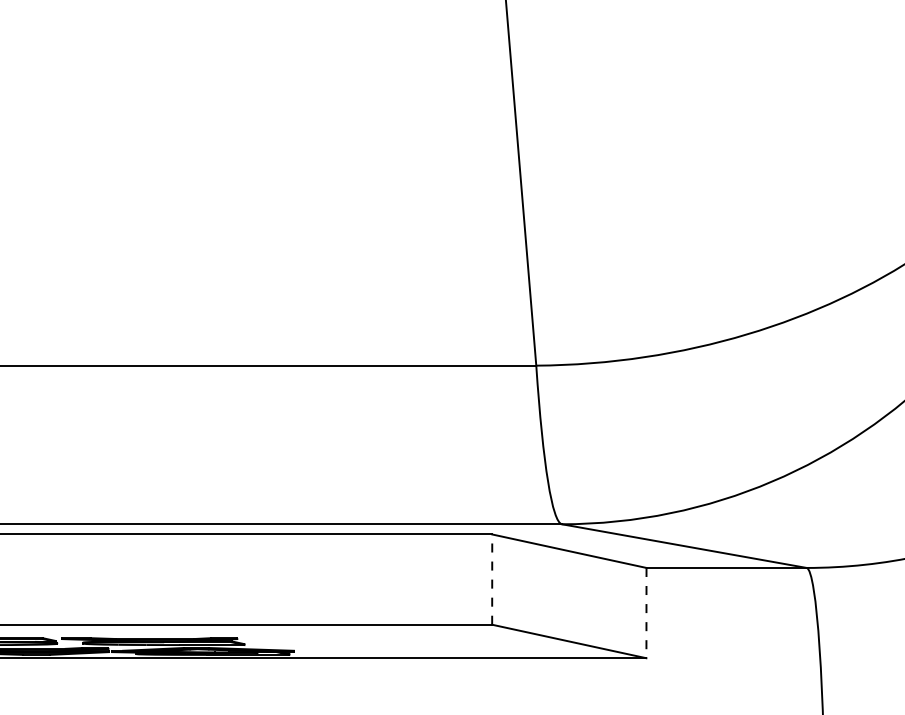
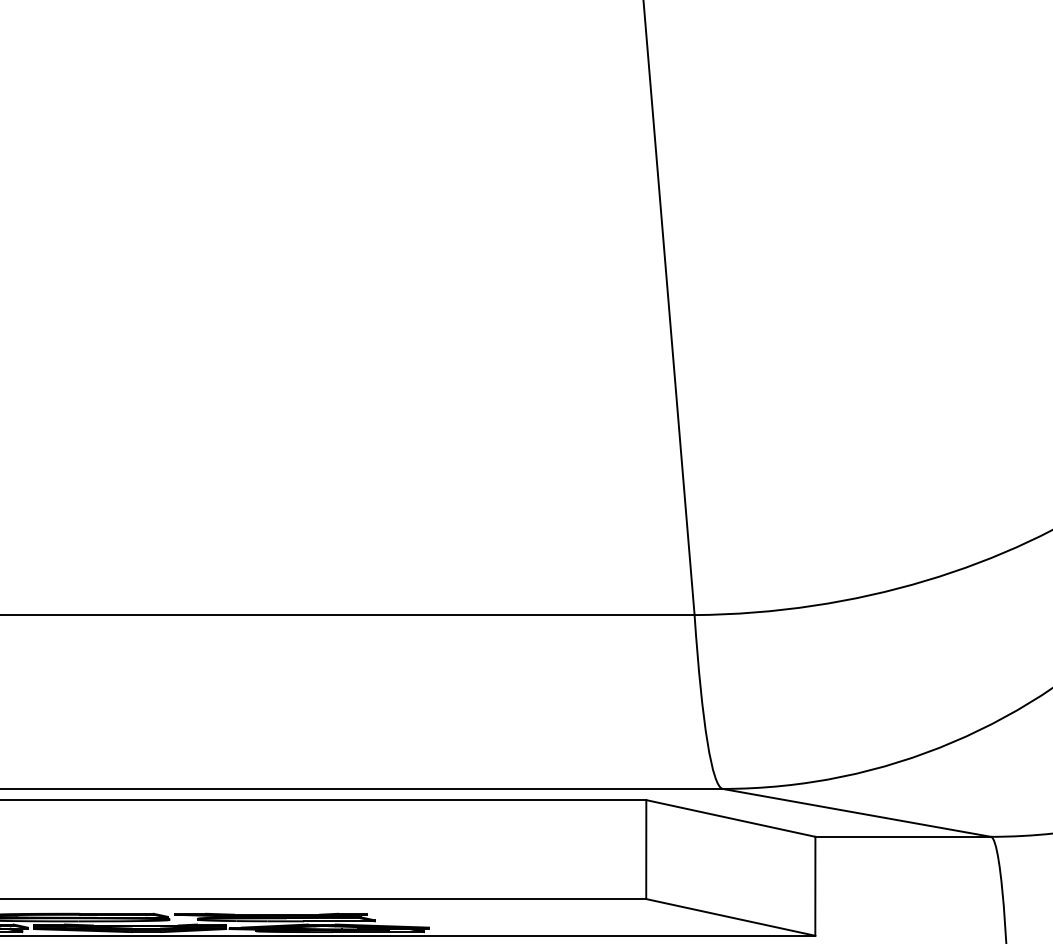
line: (492, 579) -> (646, 849), dashed -> solid
line: (646, 613) -> (815, 886), dashed -> solid

